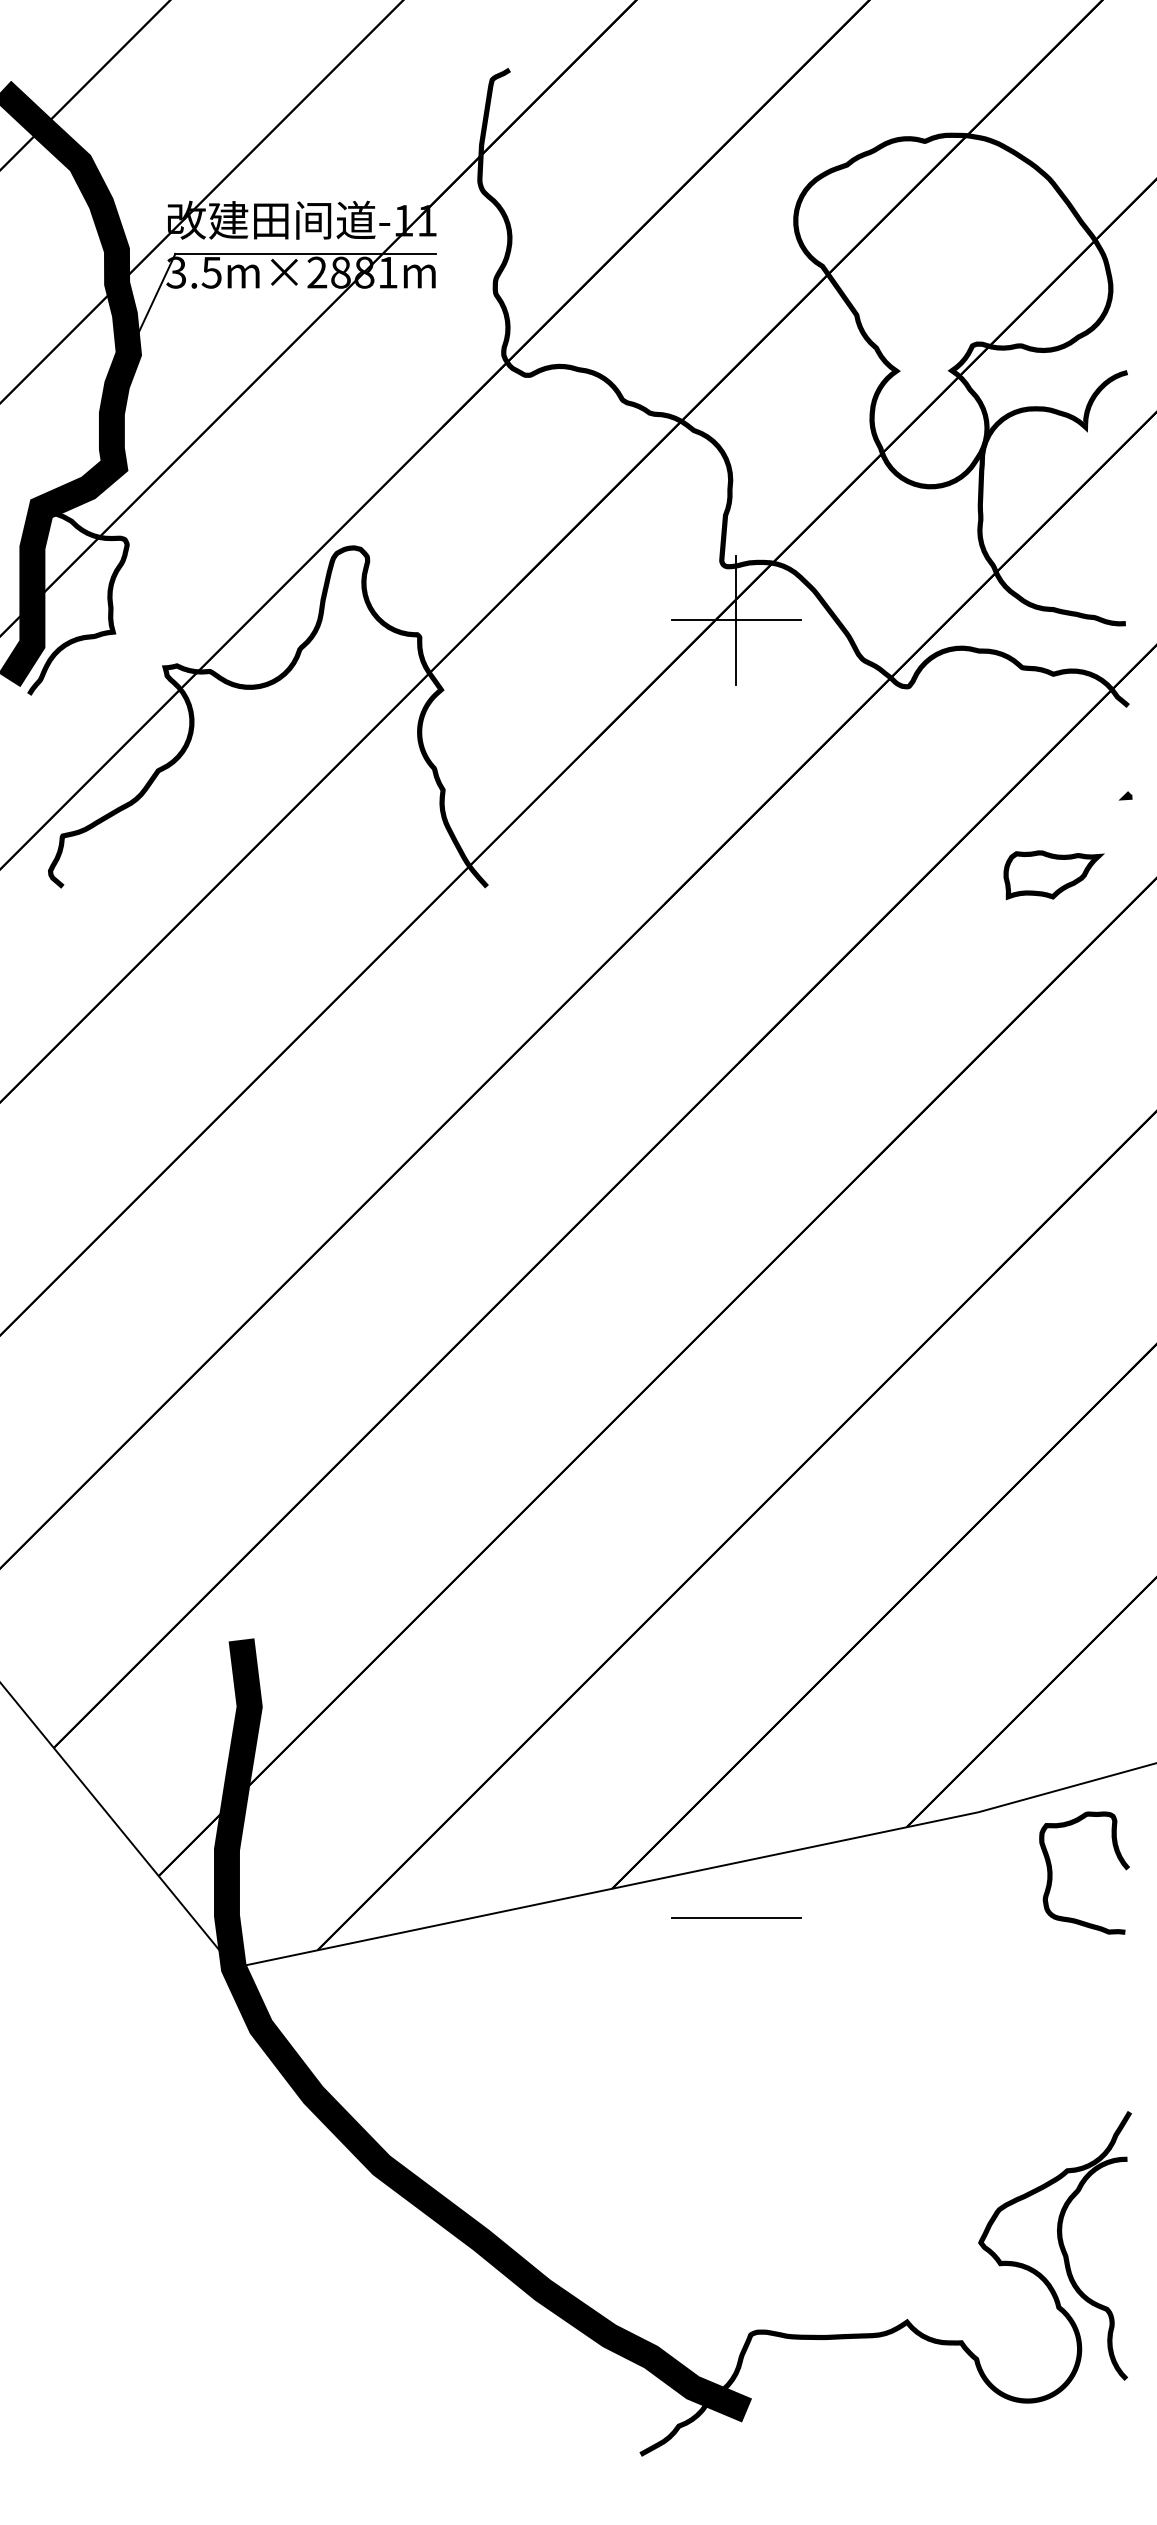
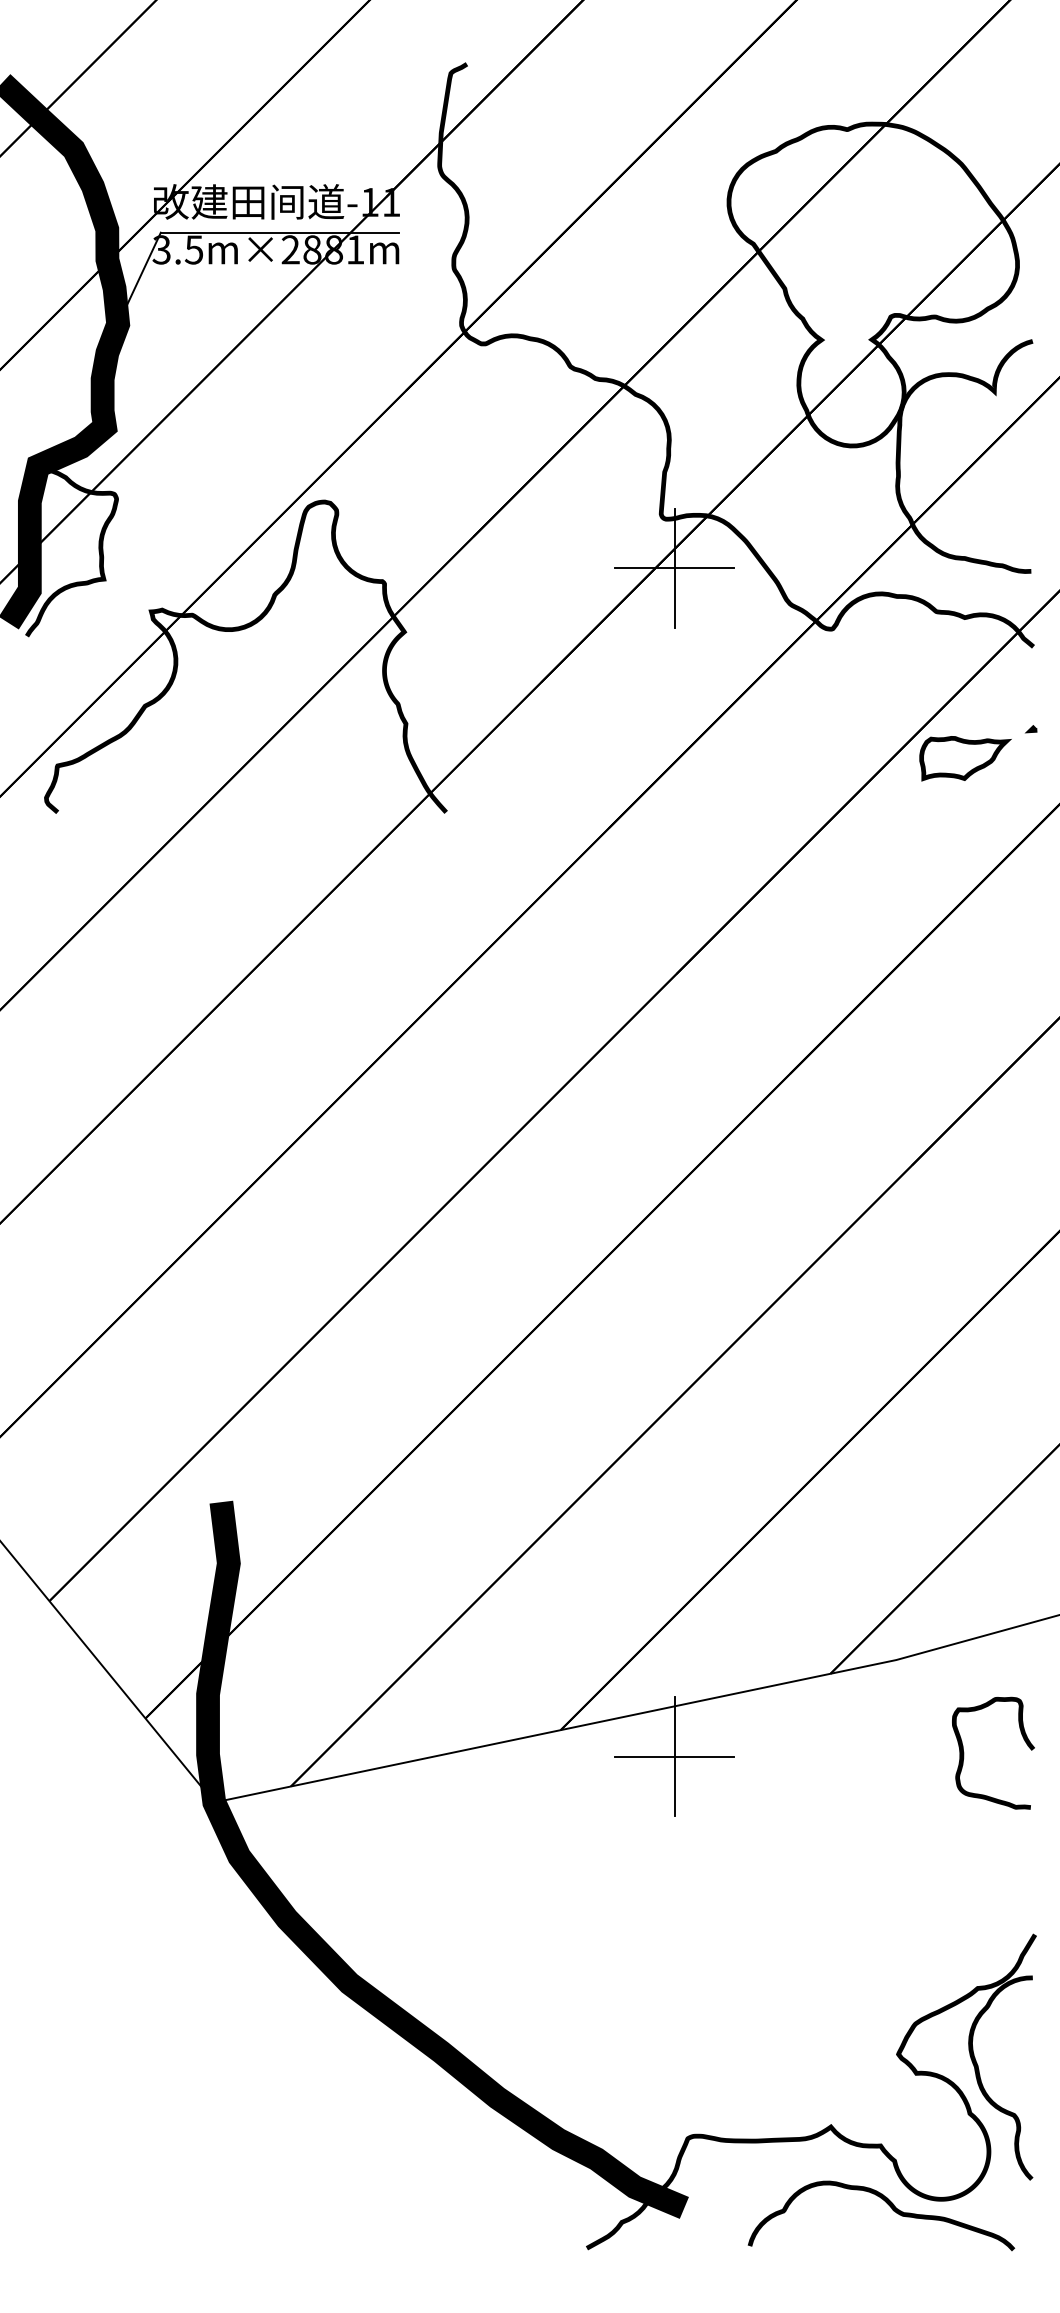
part: (1053, 875) -> (965, 758), moved
curve: (1052, 1872) -> (964, 1752), moved
line: (736, 1917) -> (674, 1756), added
curve: (971, 2409) -> (889, 2207), added

